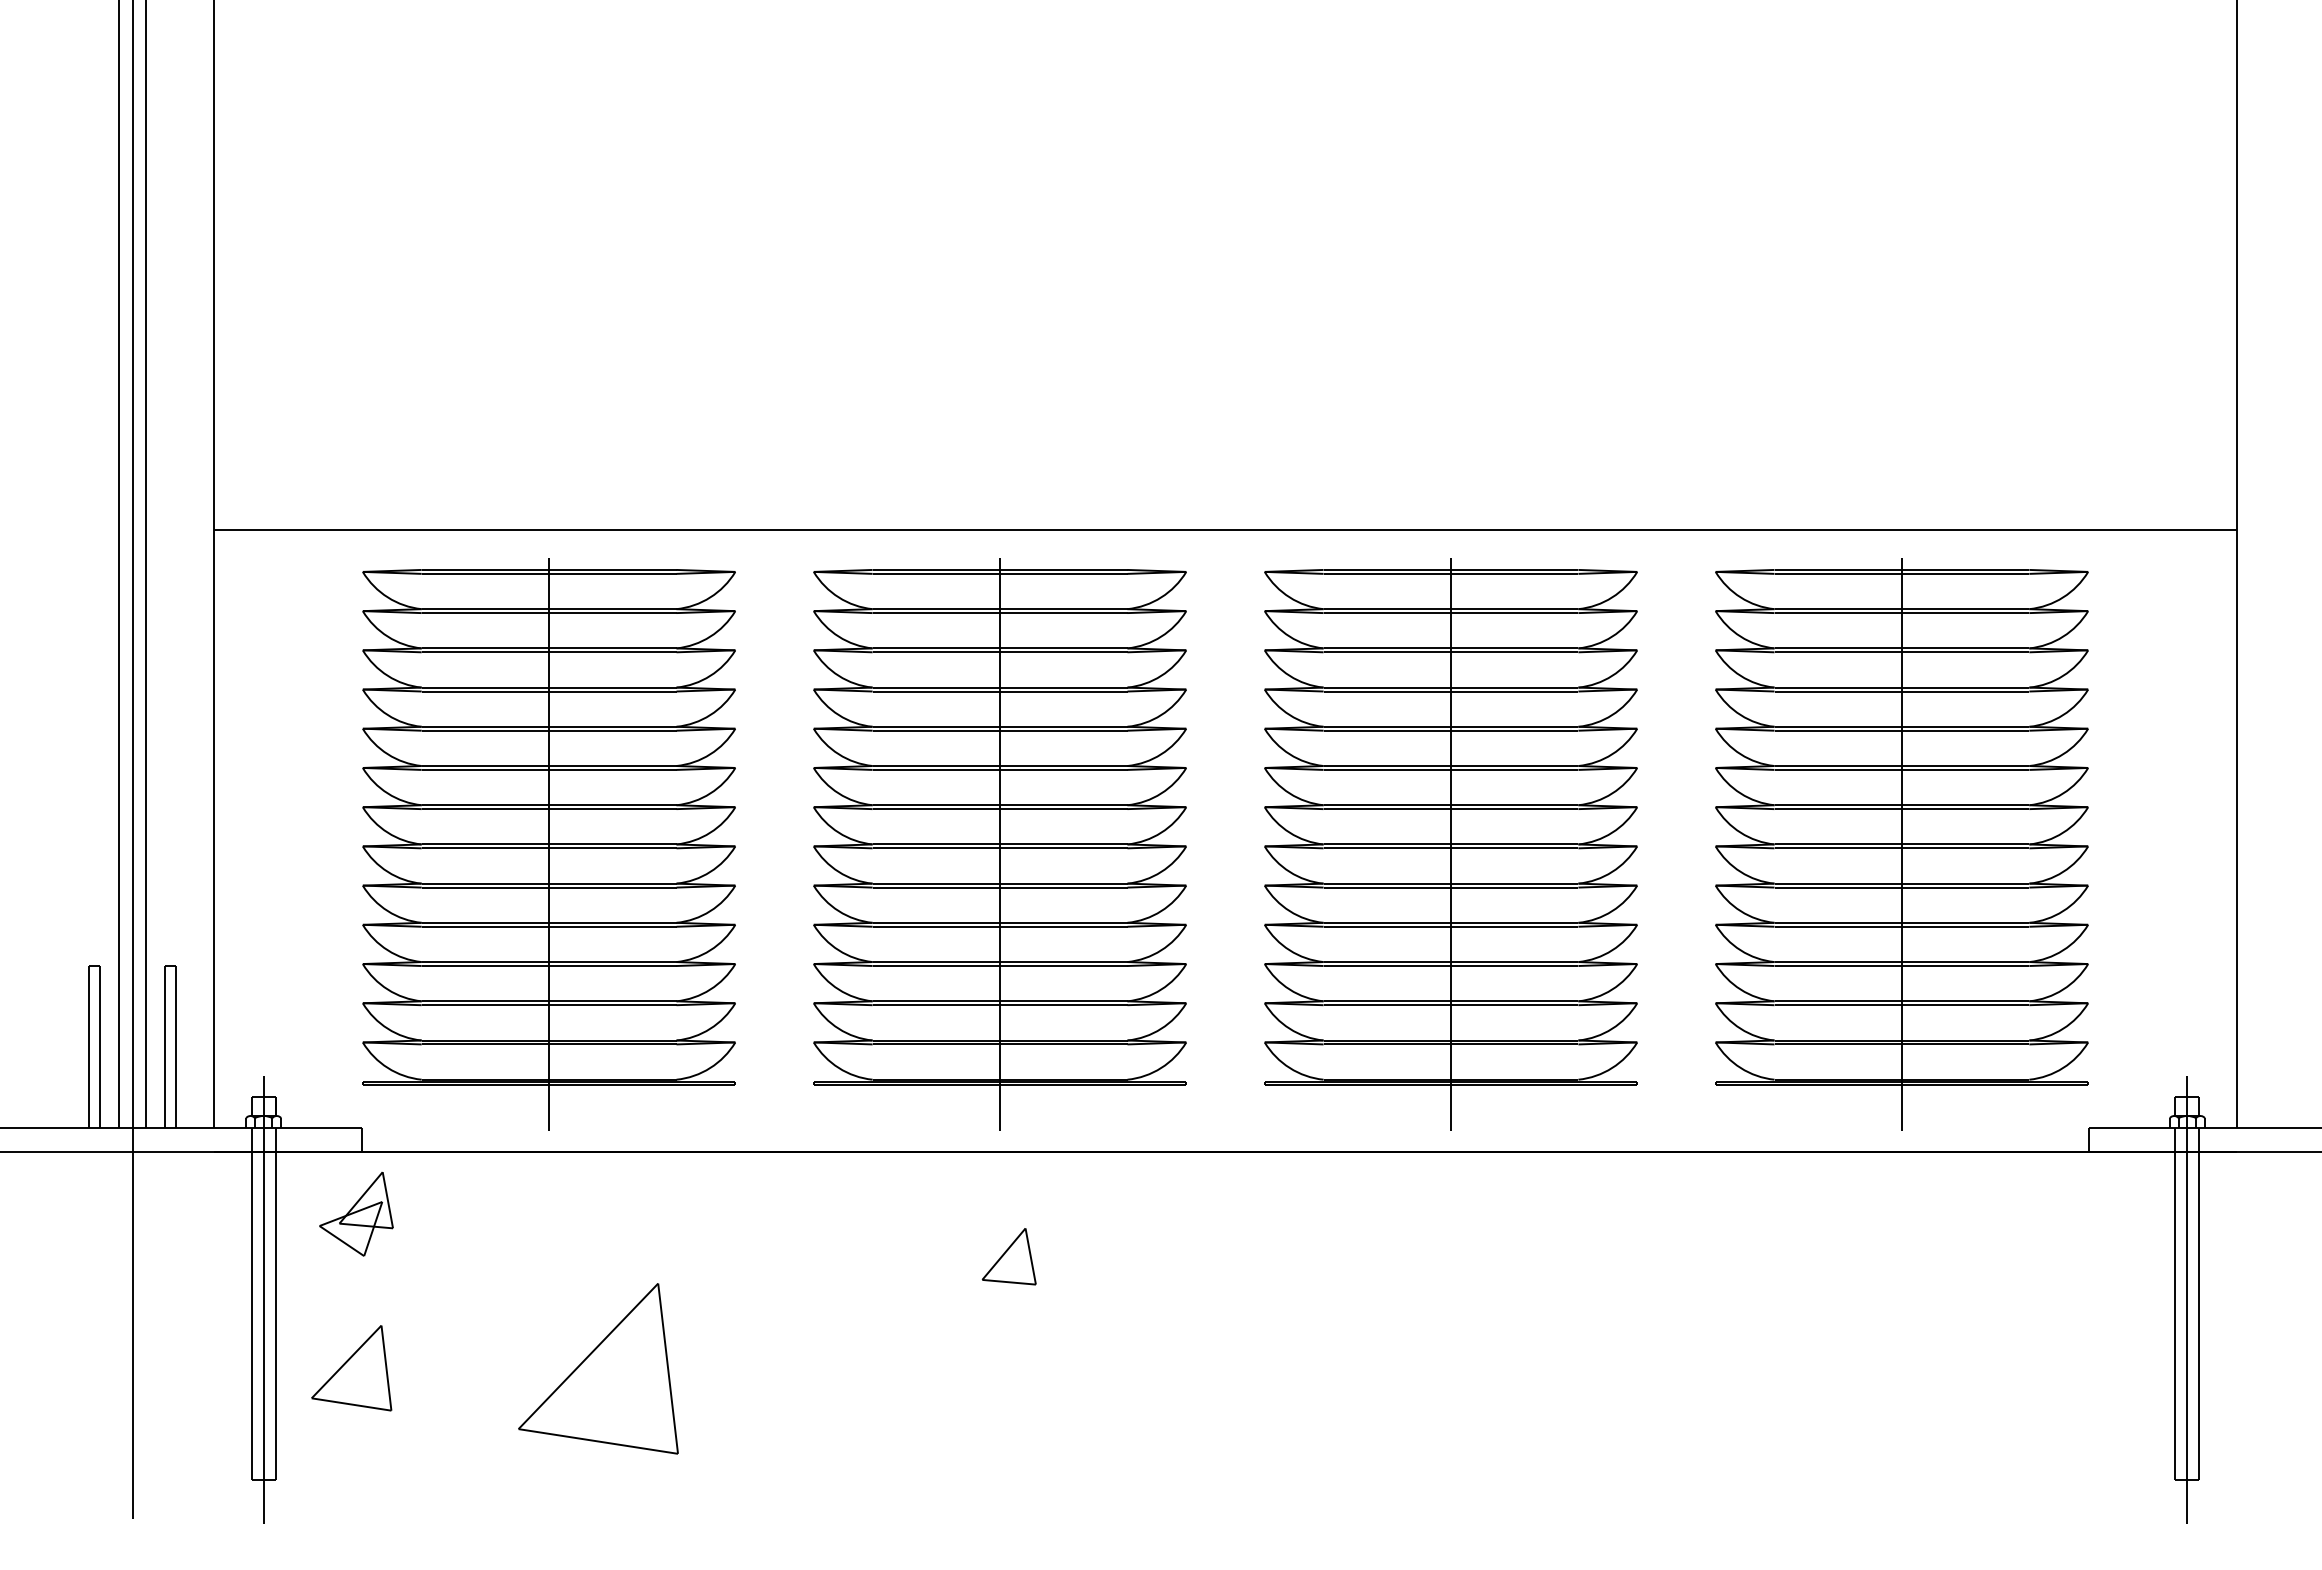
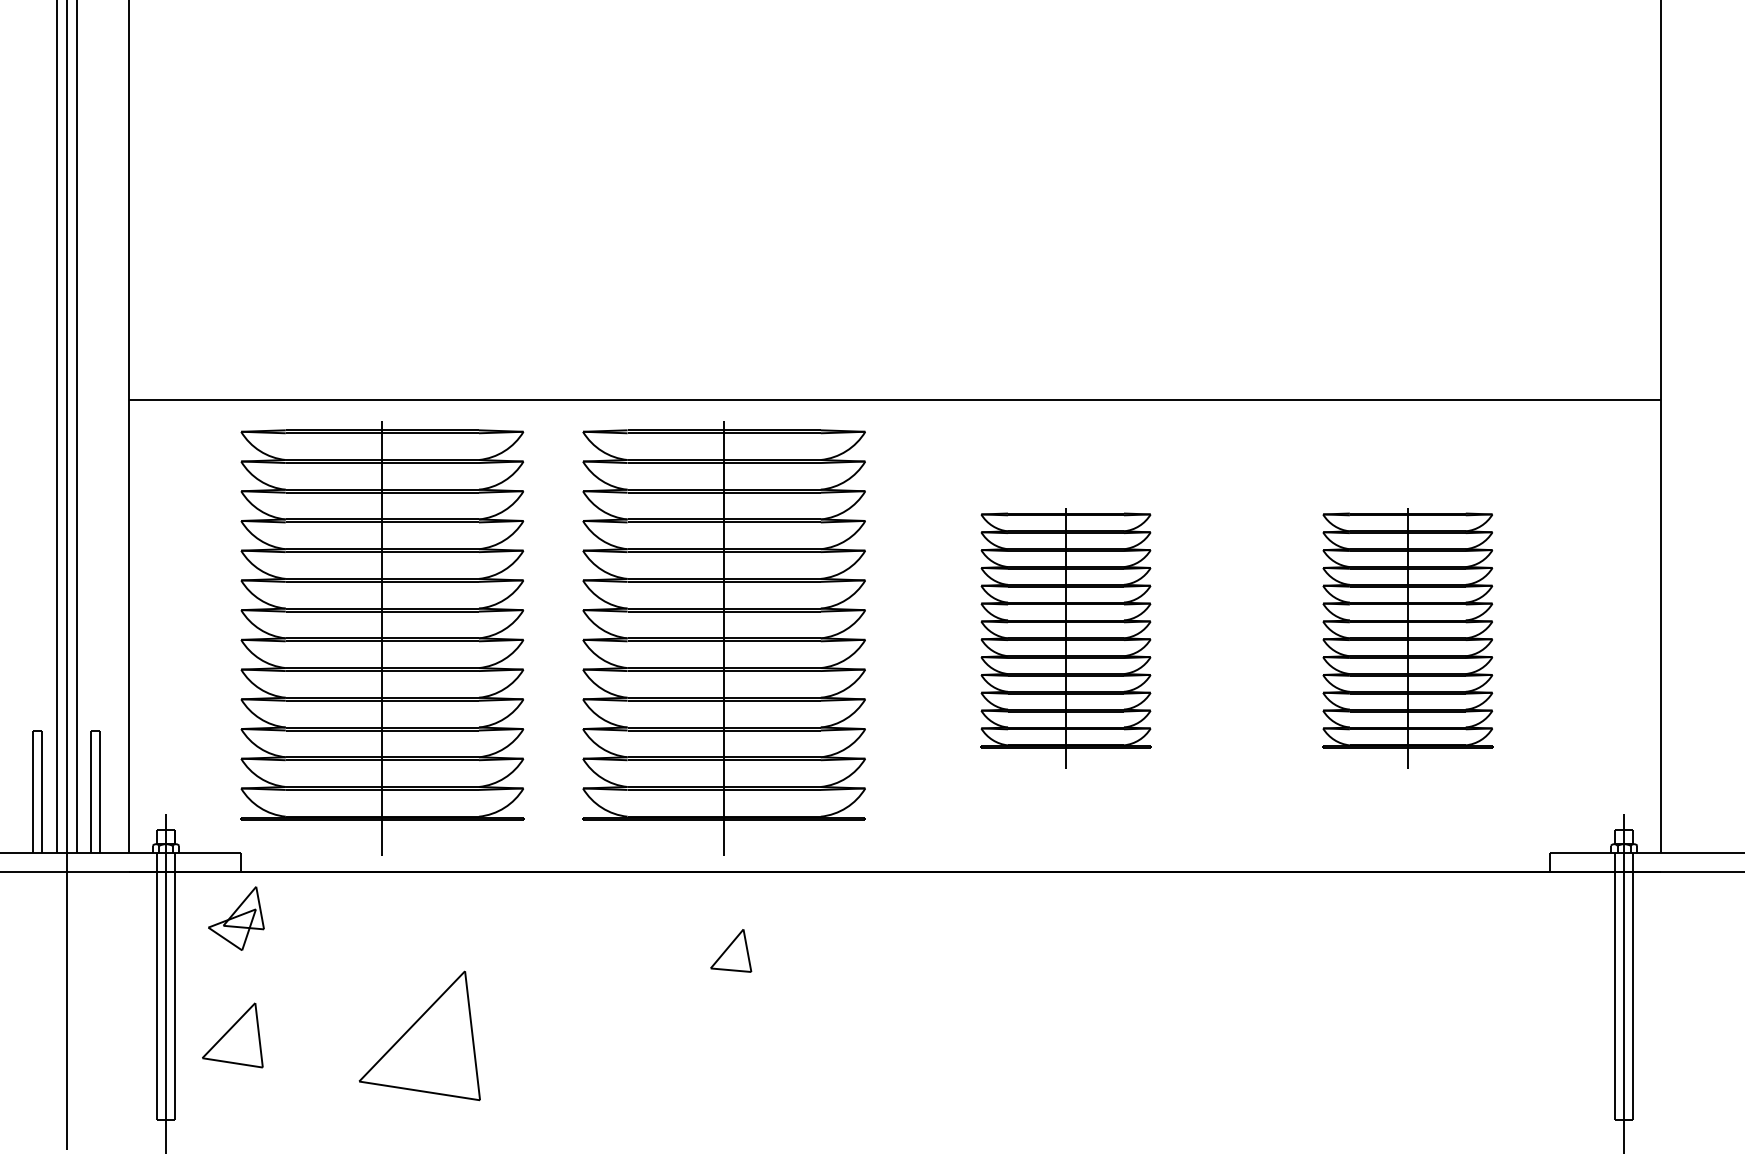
part: (1450, 844) -> (1065, 638), size x0.6
part: (1901, 844) -> (1407, 638), size x0.6

